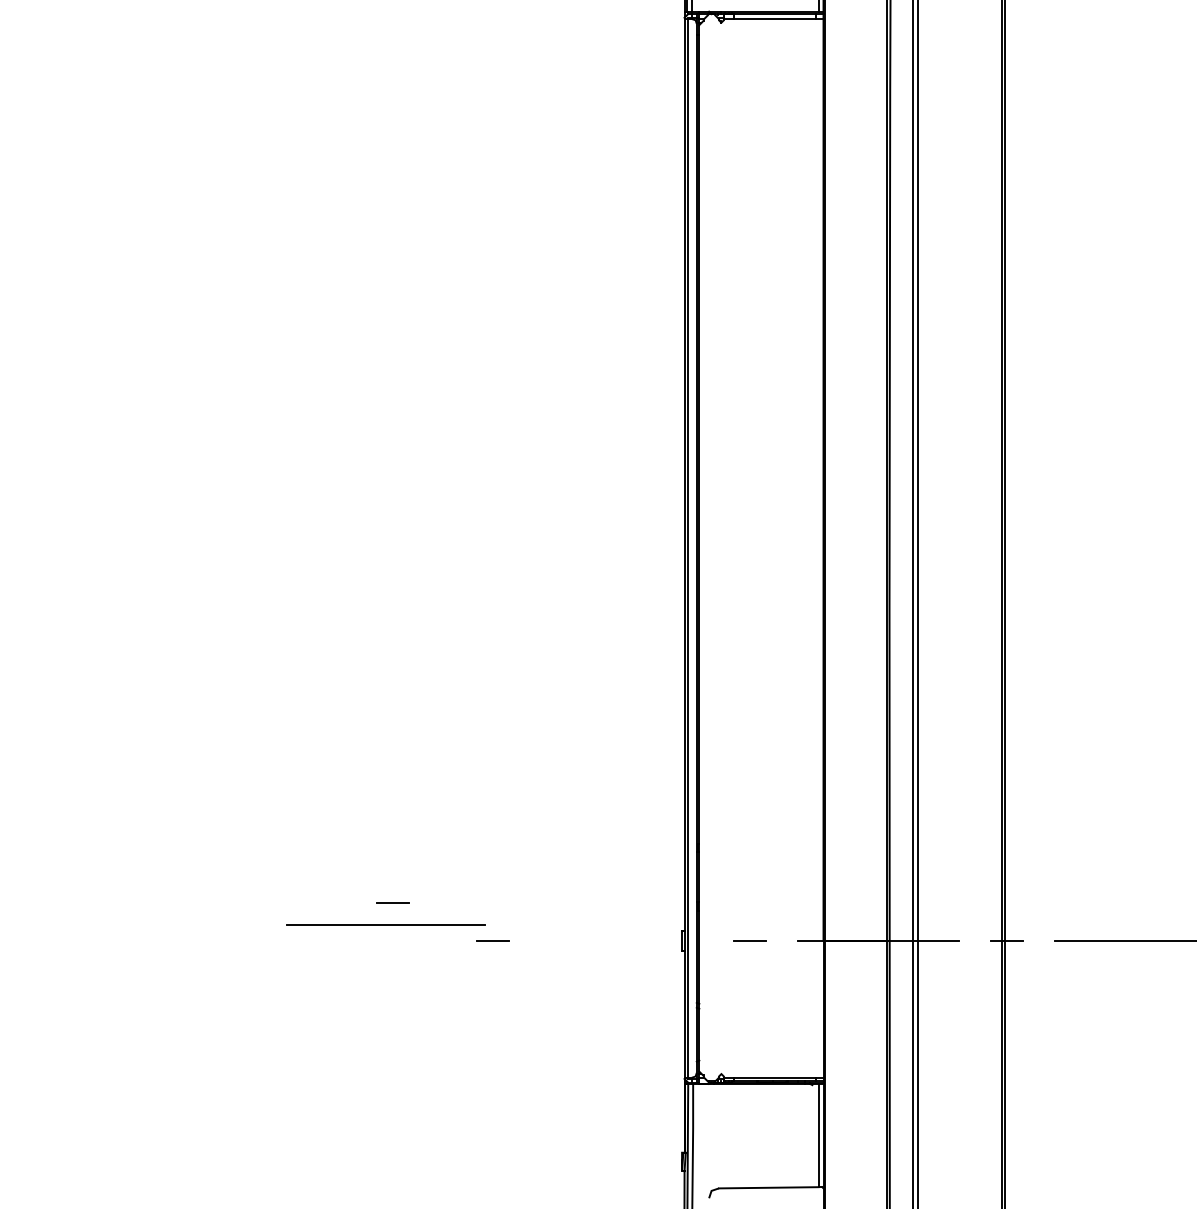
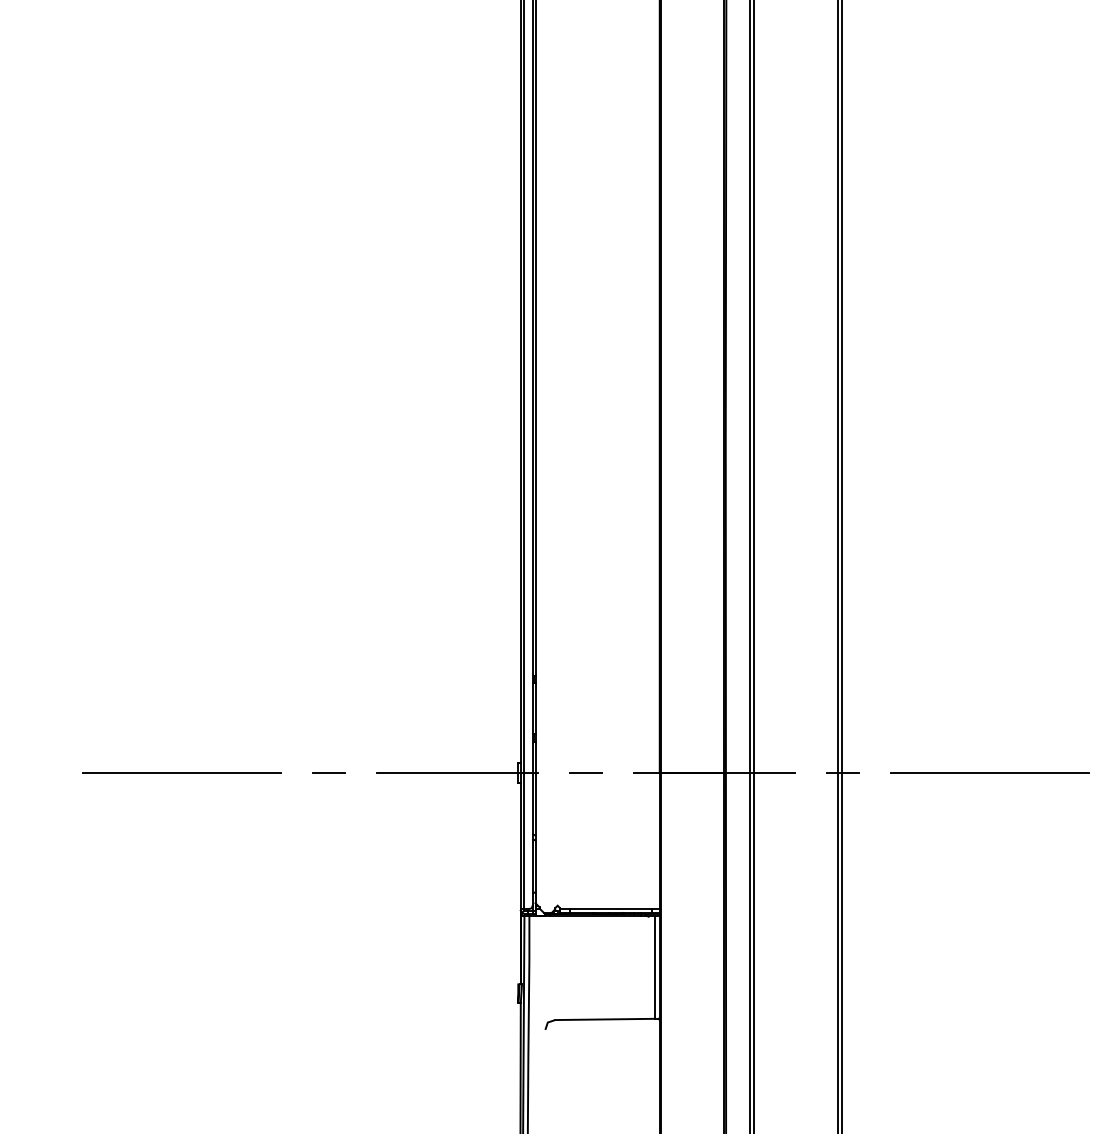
line: (392, 902) -> (228, 734), removed
line: (385, 924) -> (181, 772), moved
line: (620, 941) -> (456, 773), added

